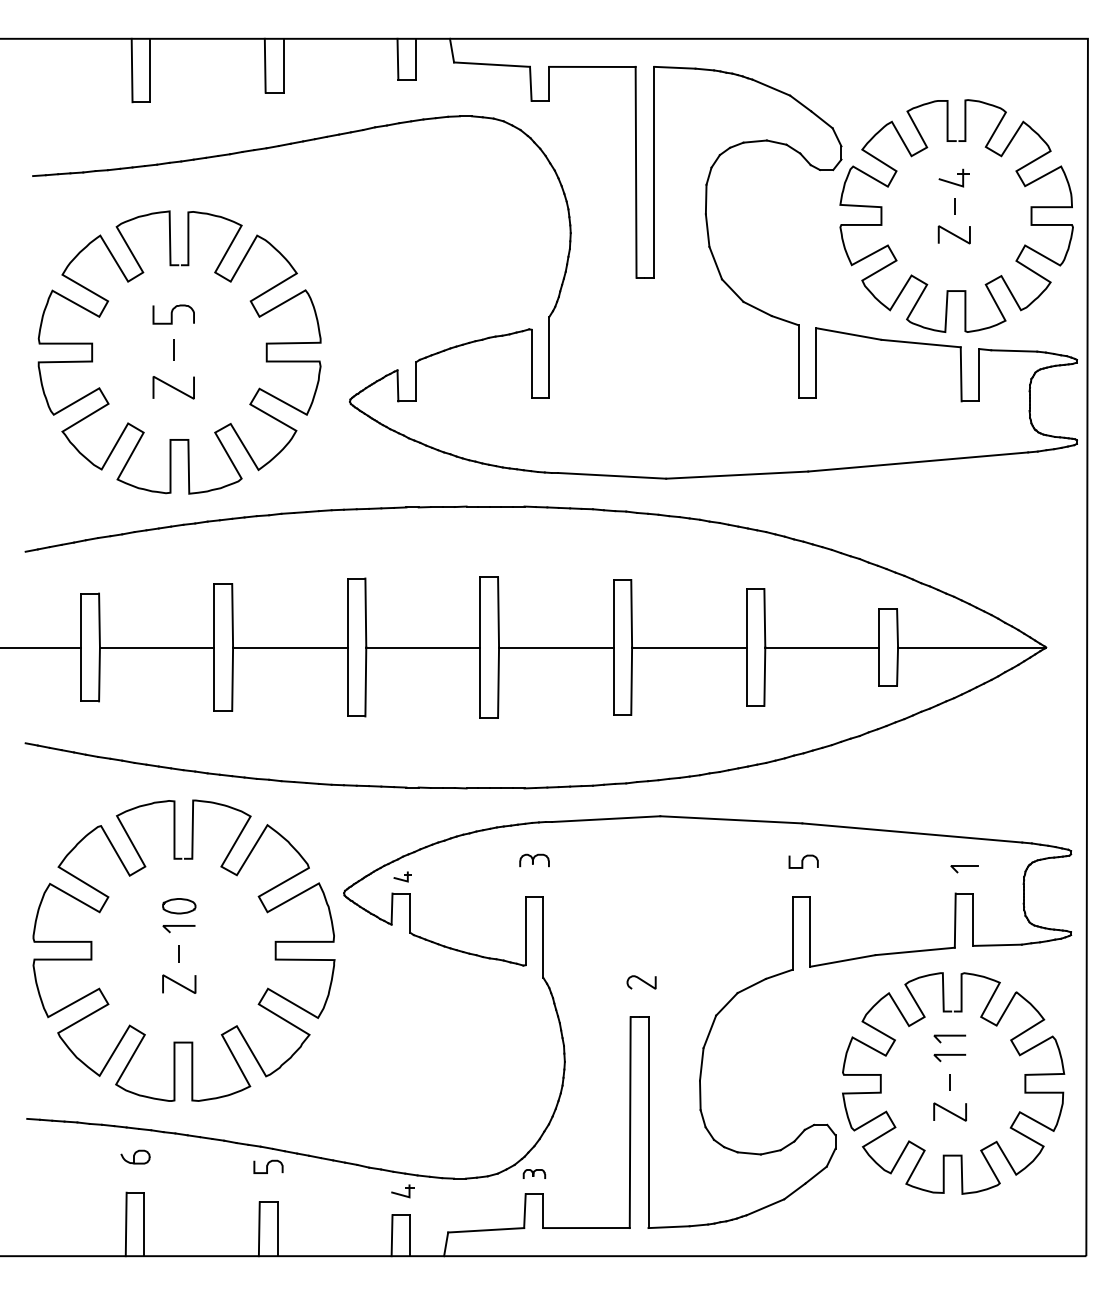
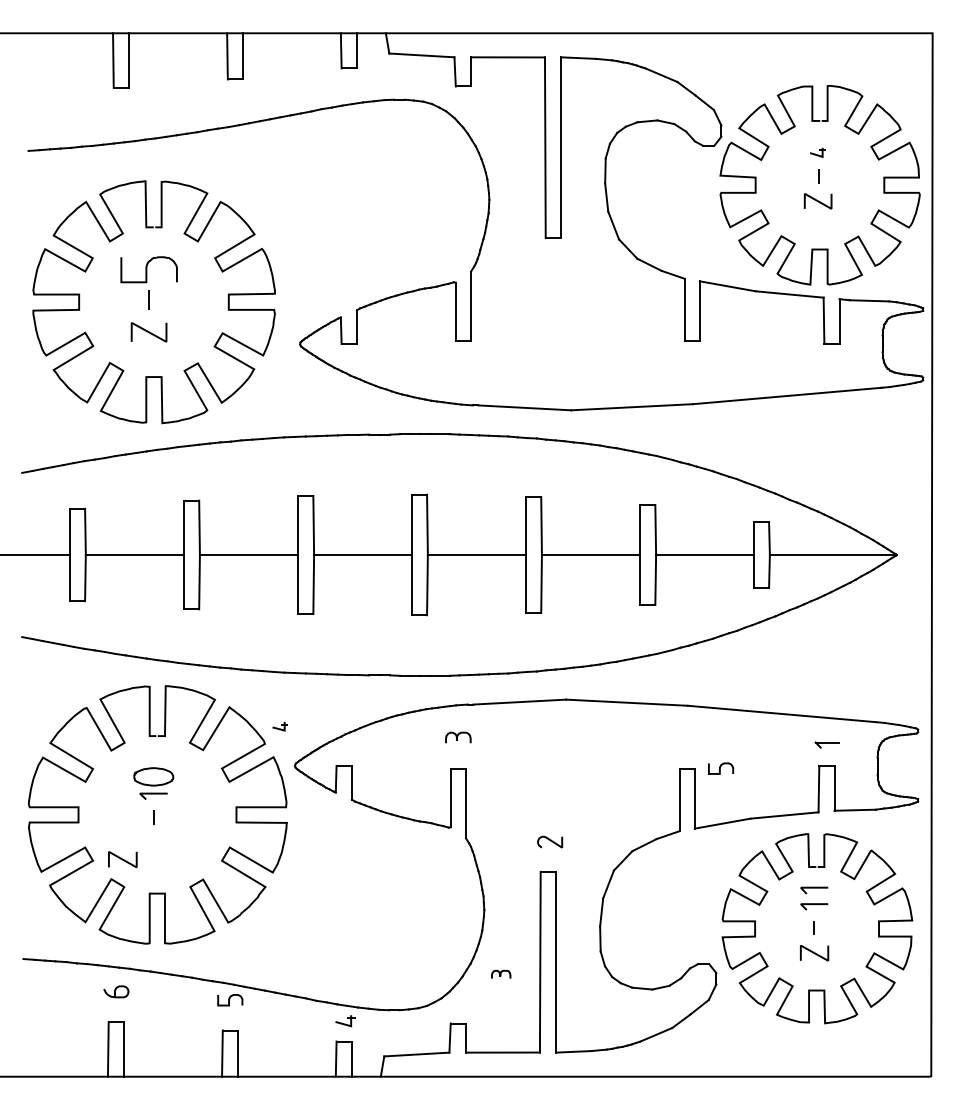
part: (953, 177) -> (817, 152), size x0.6
part: (173, 314) -> (148, 269), size x1.6
curve: (803, 861) -> (720, 768), moved
part: (401, 876) -> (279, 726), moved
part: (178, 905) -> (153, 776), size x1.4
line: (178, 984) -> (122, 859), moved
curve: (534, 1173) -> (501, 973), moved

